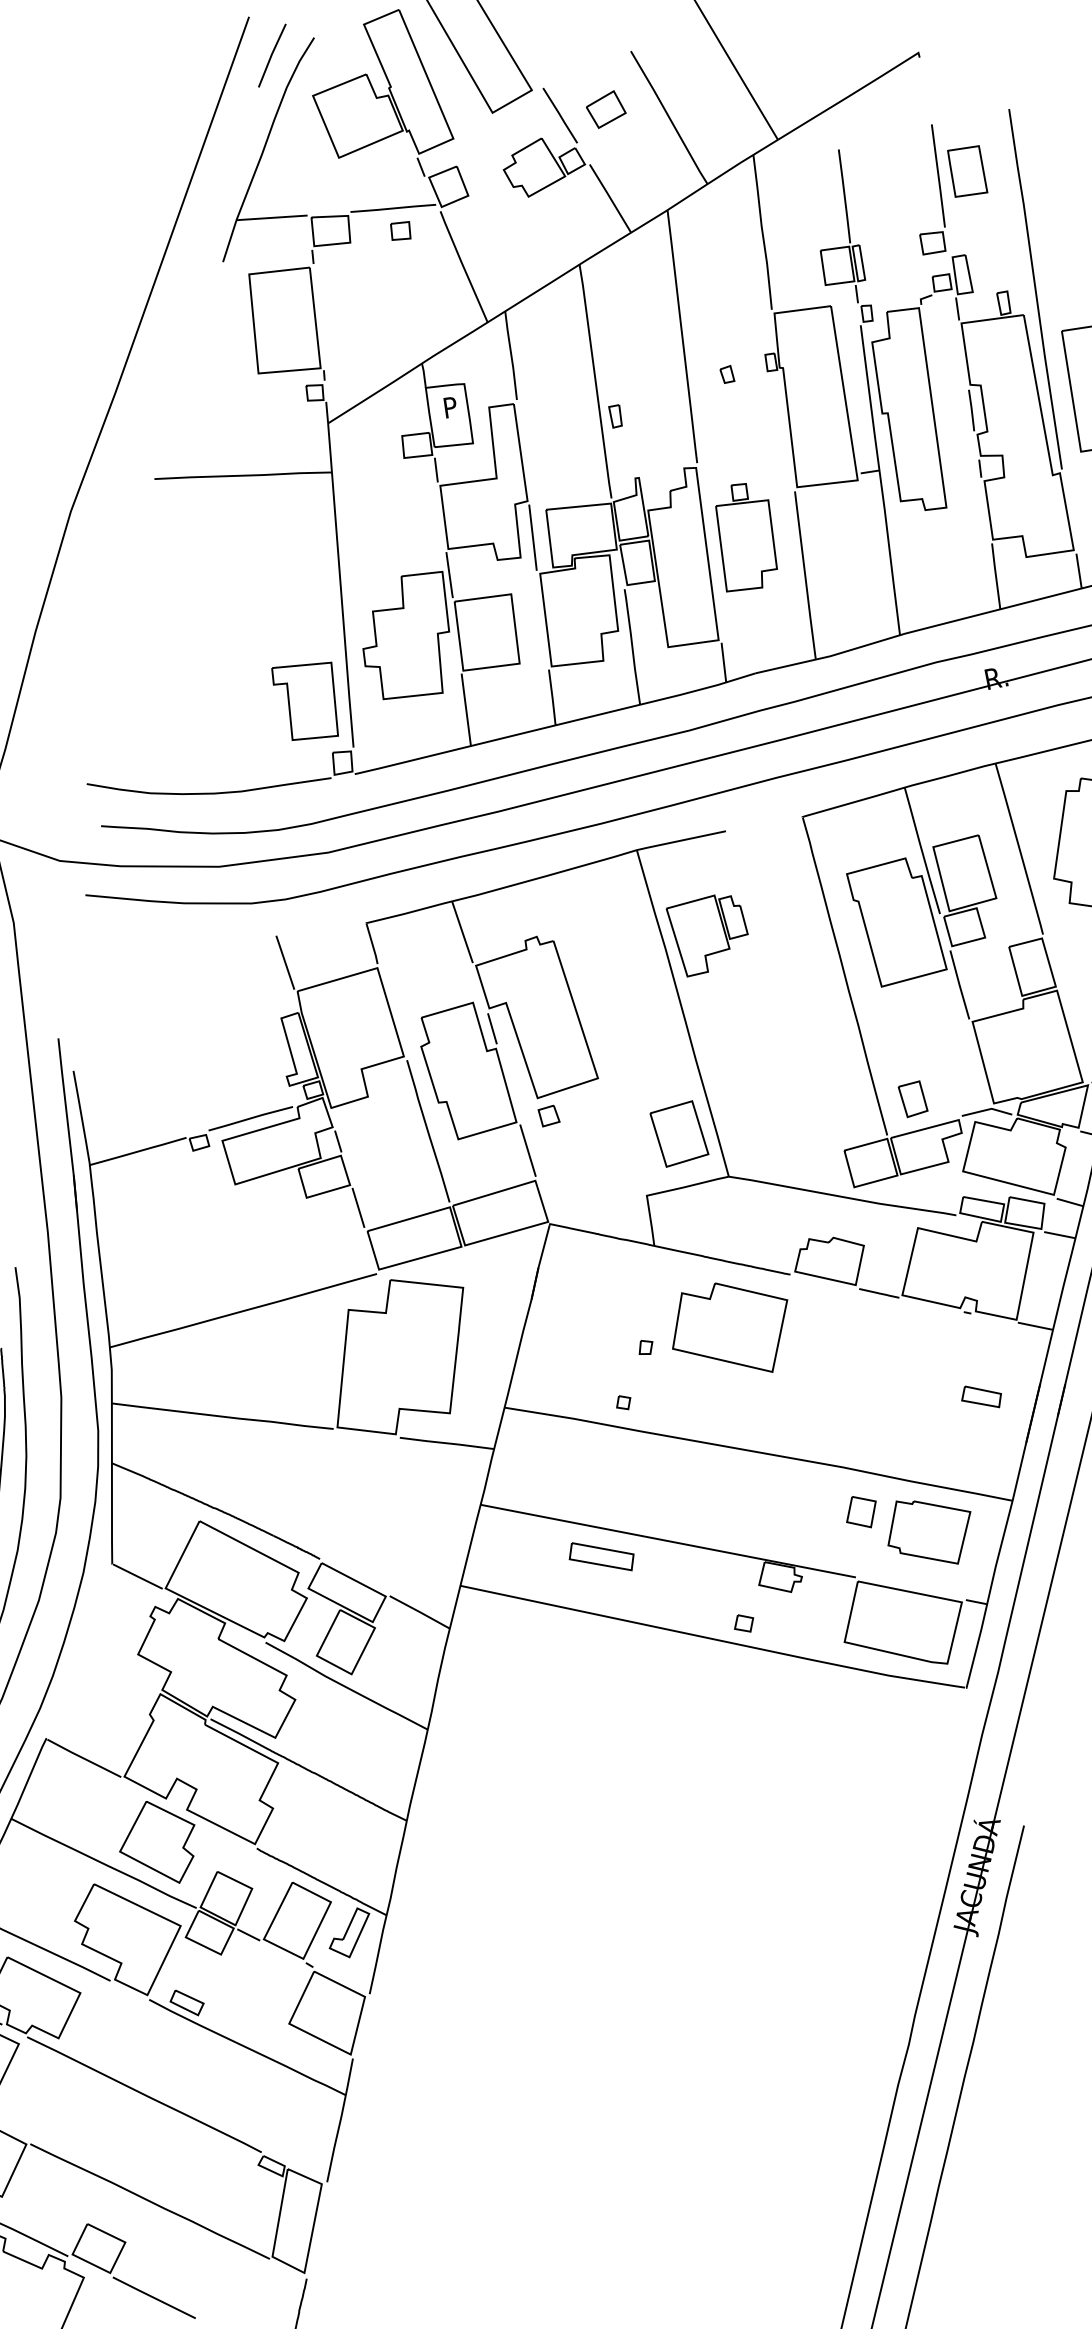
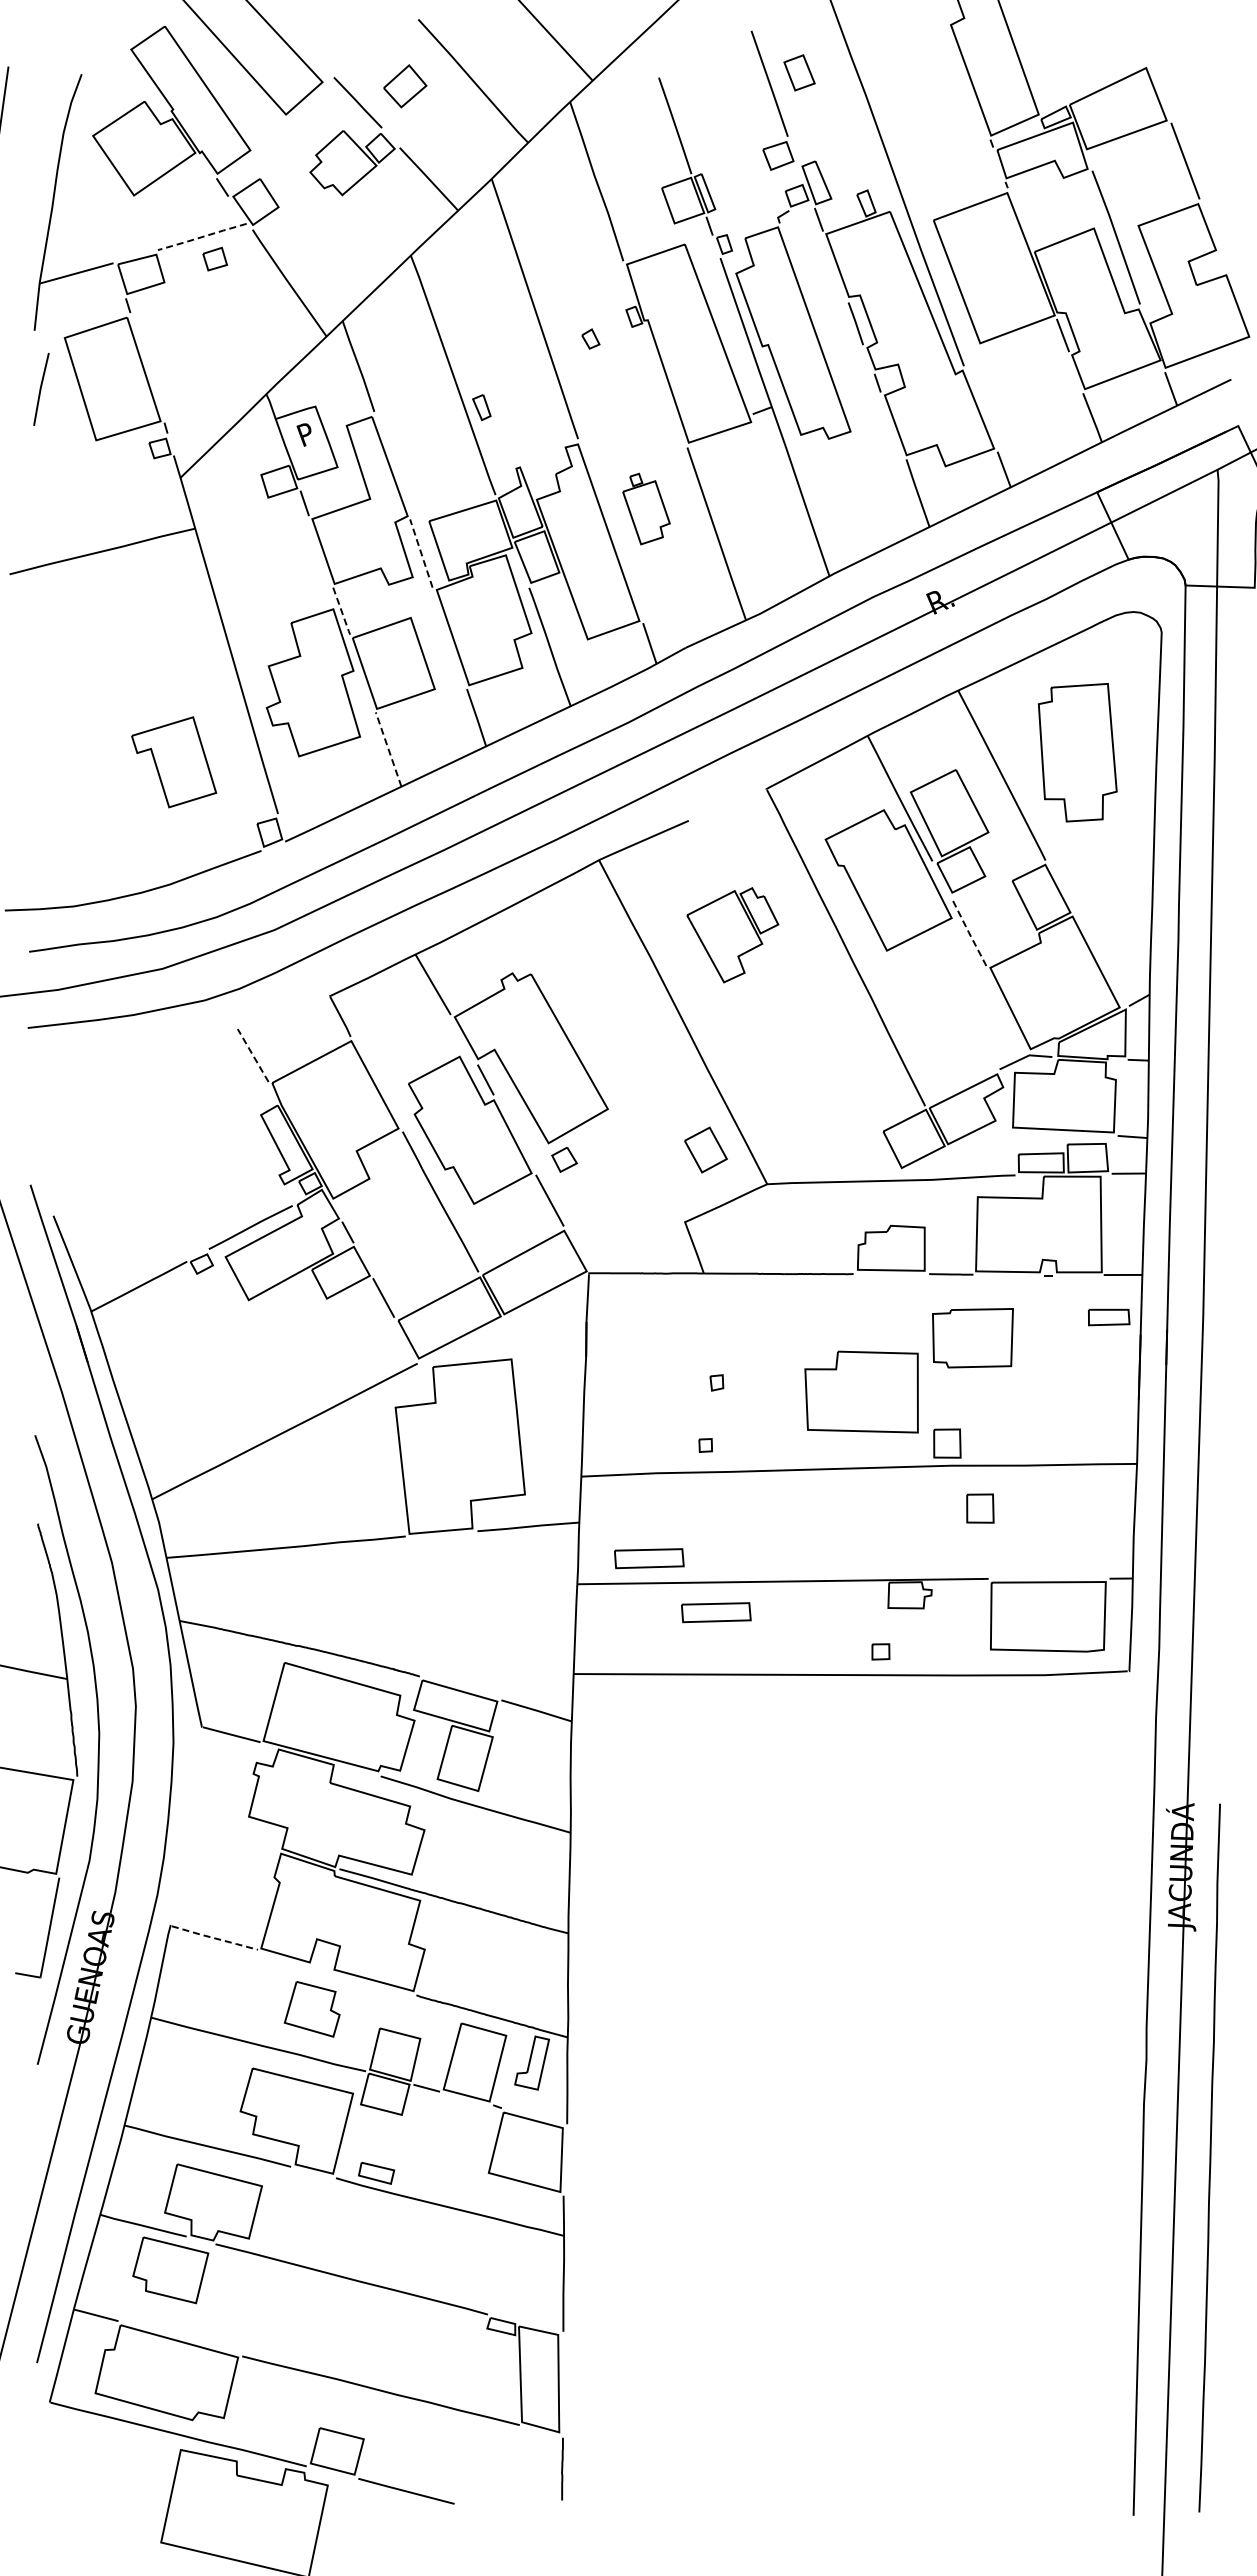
line: (272, 55) -> (41, 389), moved
part: (967, 171) -> (799, 72), size x0.6
line: (393, 208) -> (202, 236), solid -> dashed
line: (532, 538) -> (421, 554), solid -> dashed
part: (746, 539) -> (646, 508), size x0.6
line: (449, 575) -> (341, 611), solid -> dashed
part: (305, 700) -> (174, 762), moved
line: (466, 708) -> (388, 748), solid -> dashed
part: (704, 935) -> (732, 935), moved
line: (284, 961) -> (252, 1054), solid -> dashed
line: (959, 985) -> (968, 932), solid -> dashed
part: (913, 1099) -> (944, 1062), removed
part: (679, 1133) -> (705, 1149), size x0.6
part: (728, 1323) -> (861, 1391), moved
part: (982, 1397) -> (1109, 1317), moved
part: (843, 1446) -> (947, 1443), added
part: (551, 1494) -> (649, 1558), added
part: (927, 1531) -> (972, 1338), moved
line: (84, 1758) -> (215, 1938), solid -> dashed
part: (159, 1841) -> (312, 2009), size x0.7

